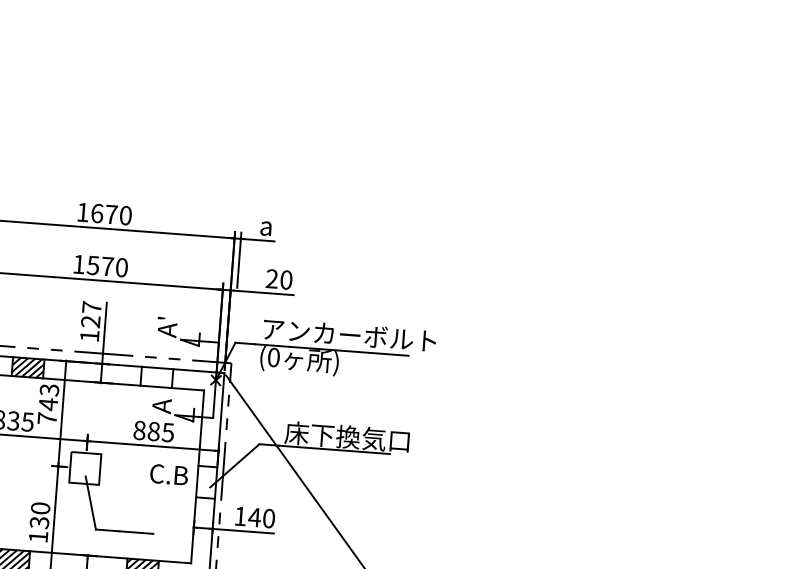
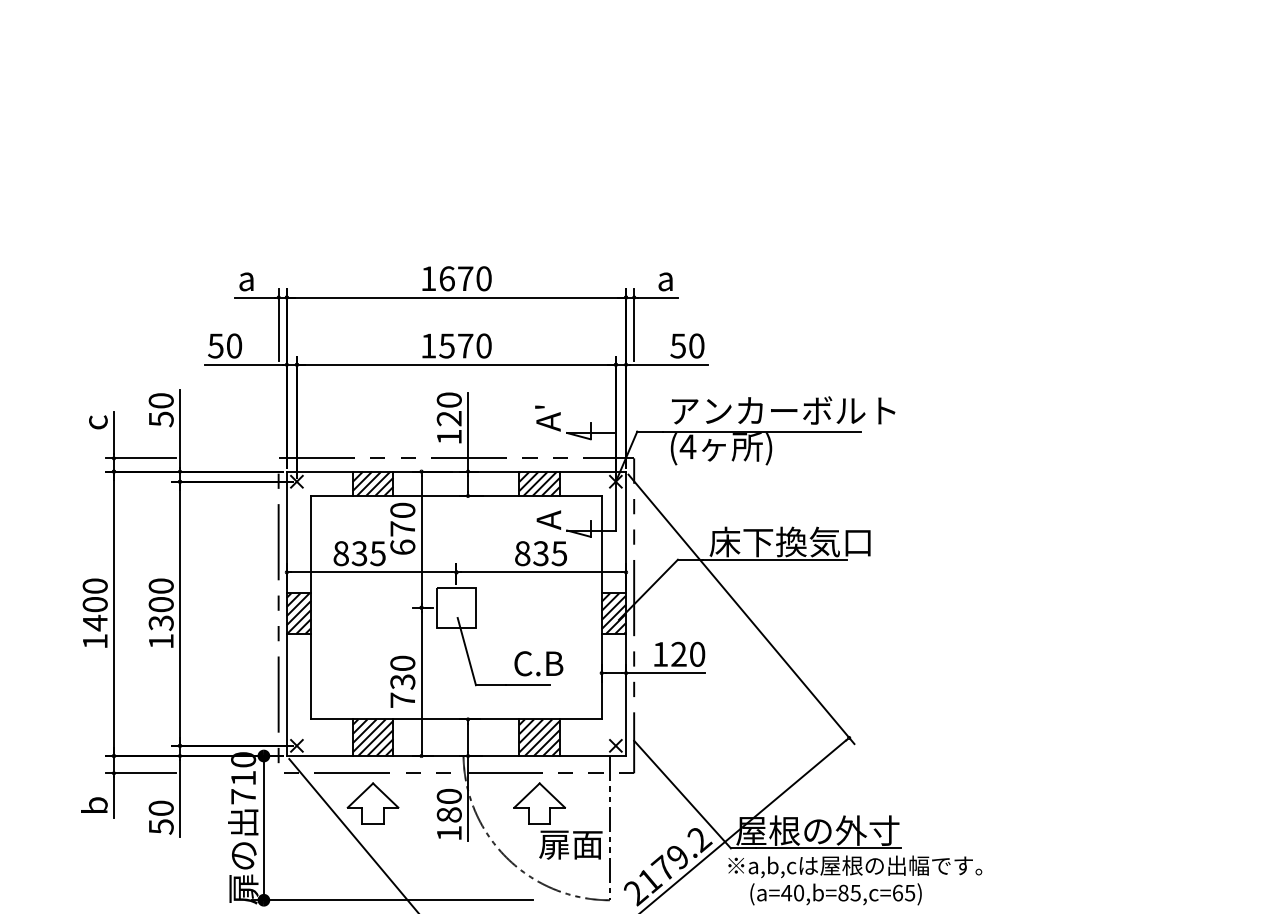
text: (271, 278) -> (677, 345), 20 -> 50
text: (91, 306) -> (448, 399), 127 -> 120
text: (273, 357) -> (687, 446), (0 -> (4
hatch: (156, 377) -> (539, 483), added
text: (48, 404) -> (402, 528), 743 -> 670
text: (153, 431) -> (540, 553), 885 -> 835
text: (168, 474) -> (538, 663), moved
hatch: (206, 482) -> (613, 613), added
text: (254, 516) -> (678, 653), 140 -> 120
text: (38, 536) -> (402, 699), 130 -> 730

